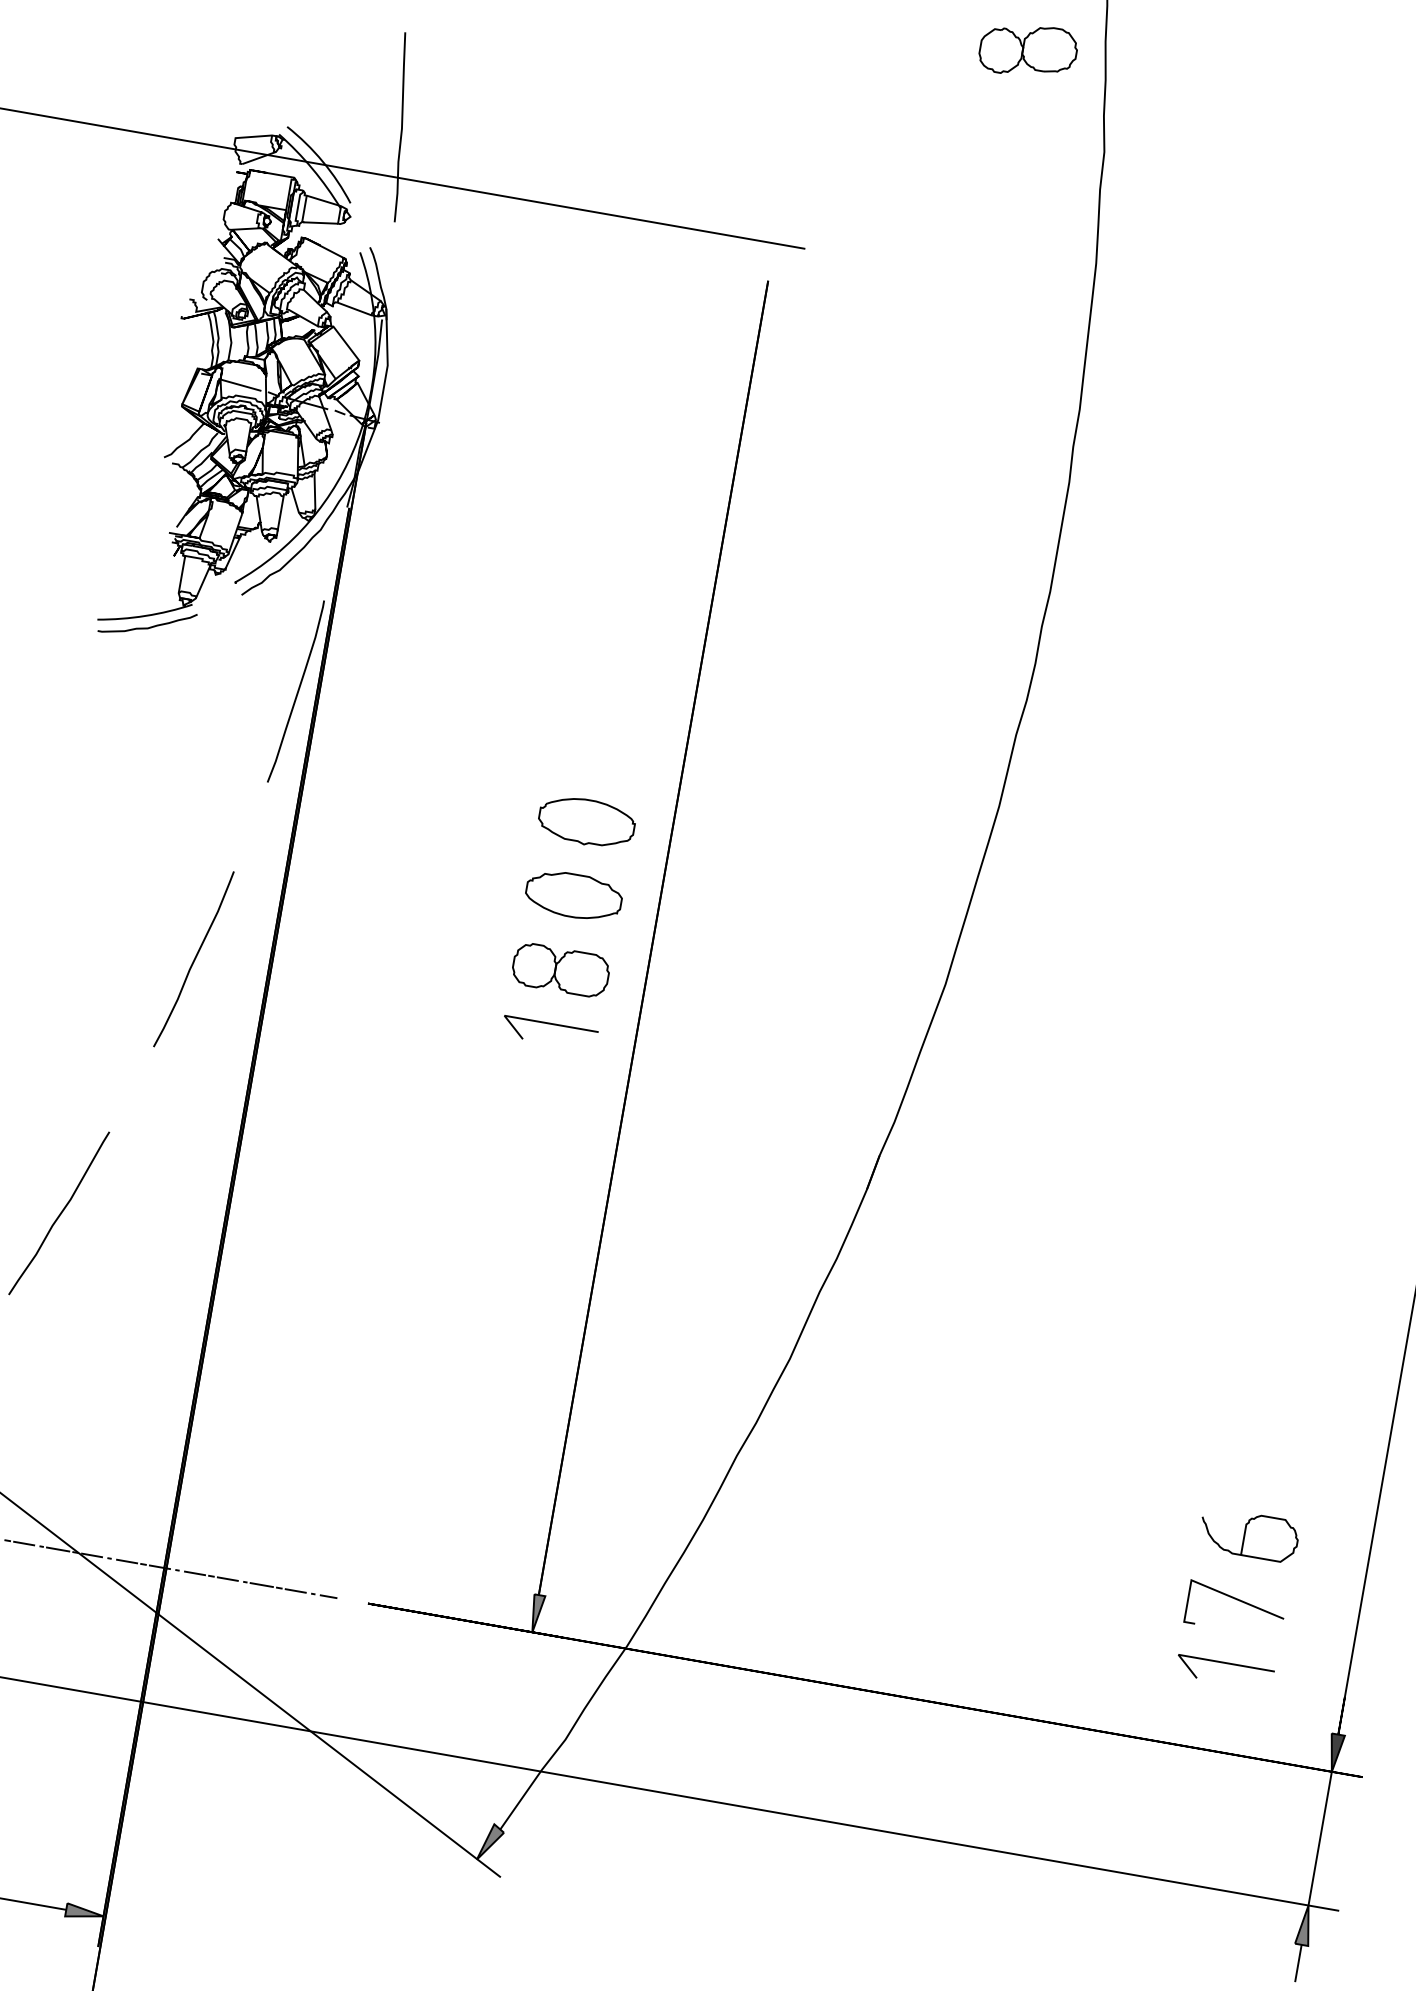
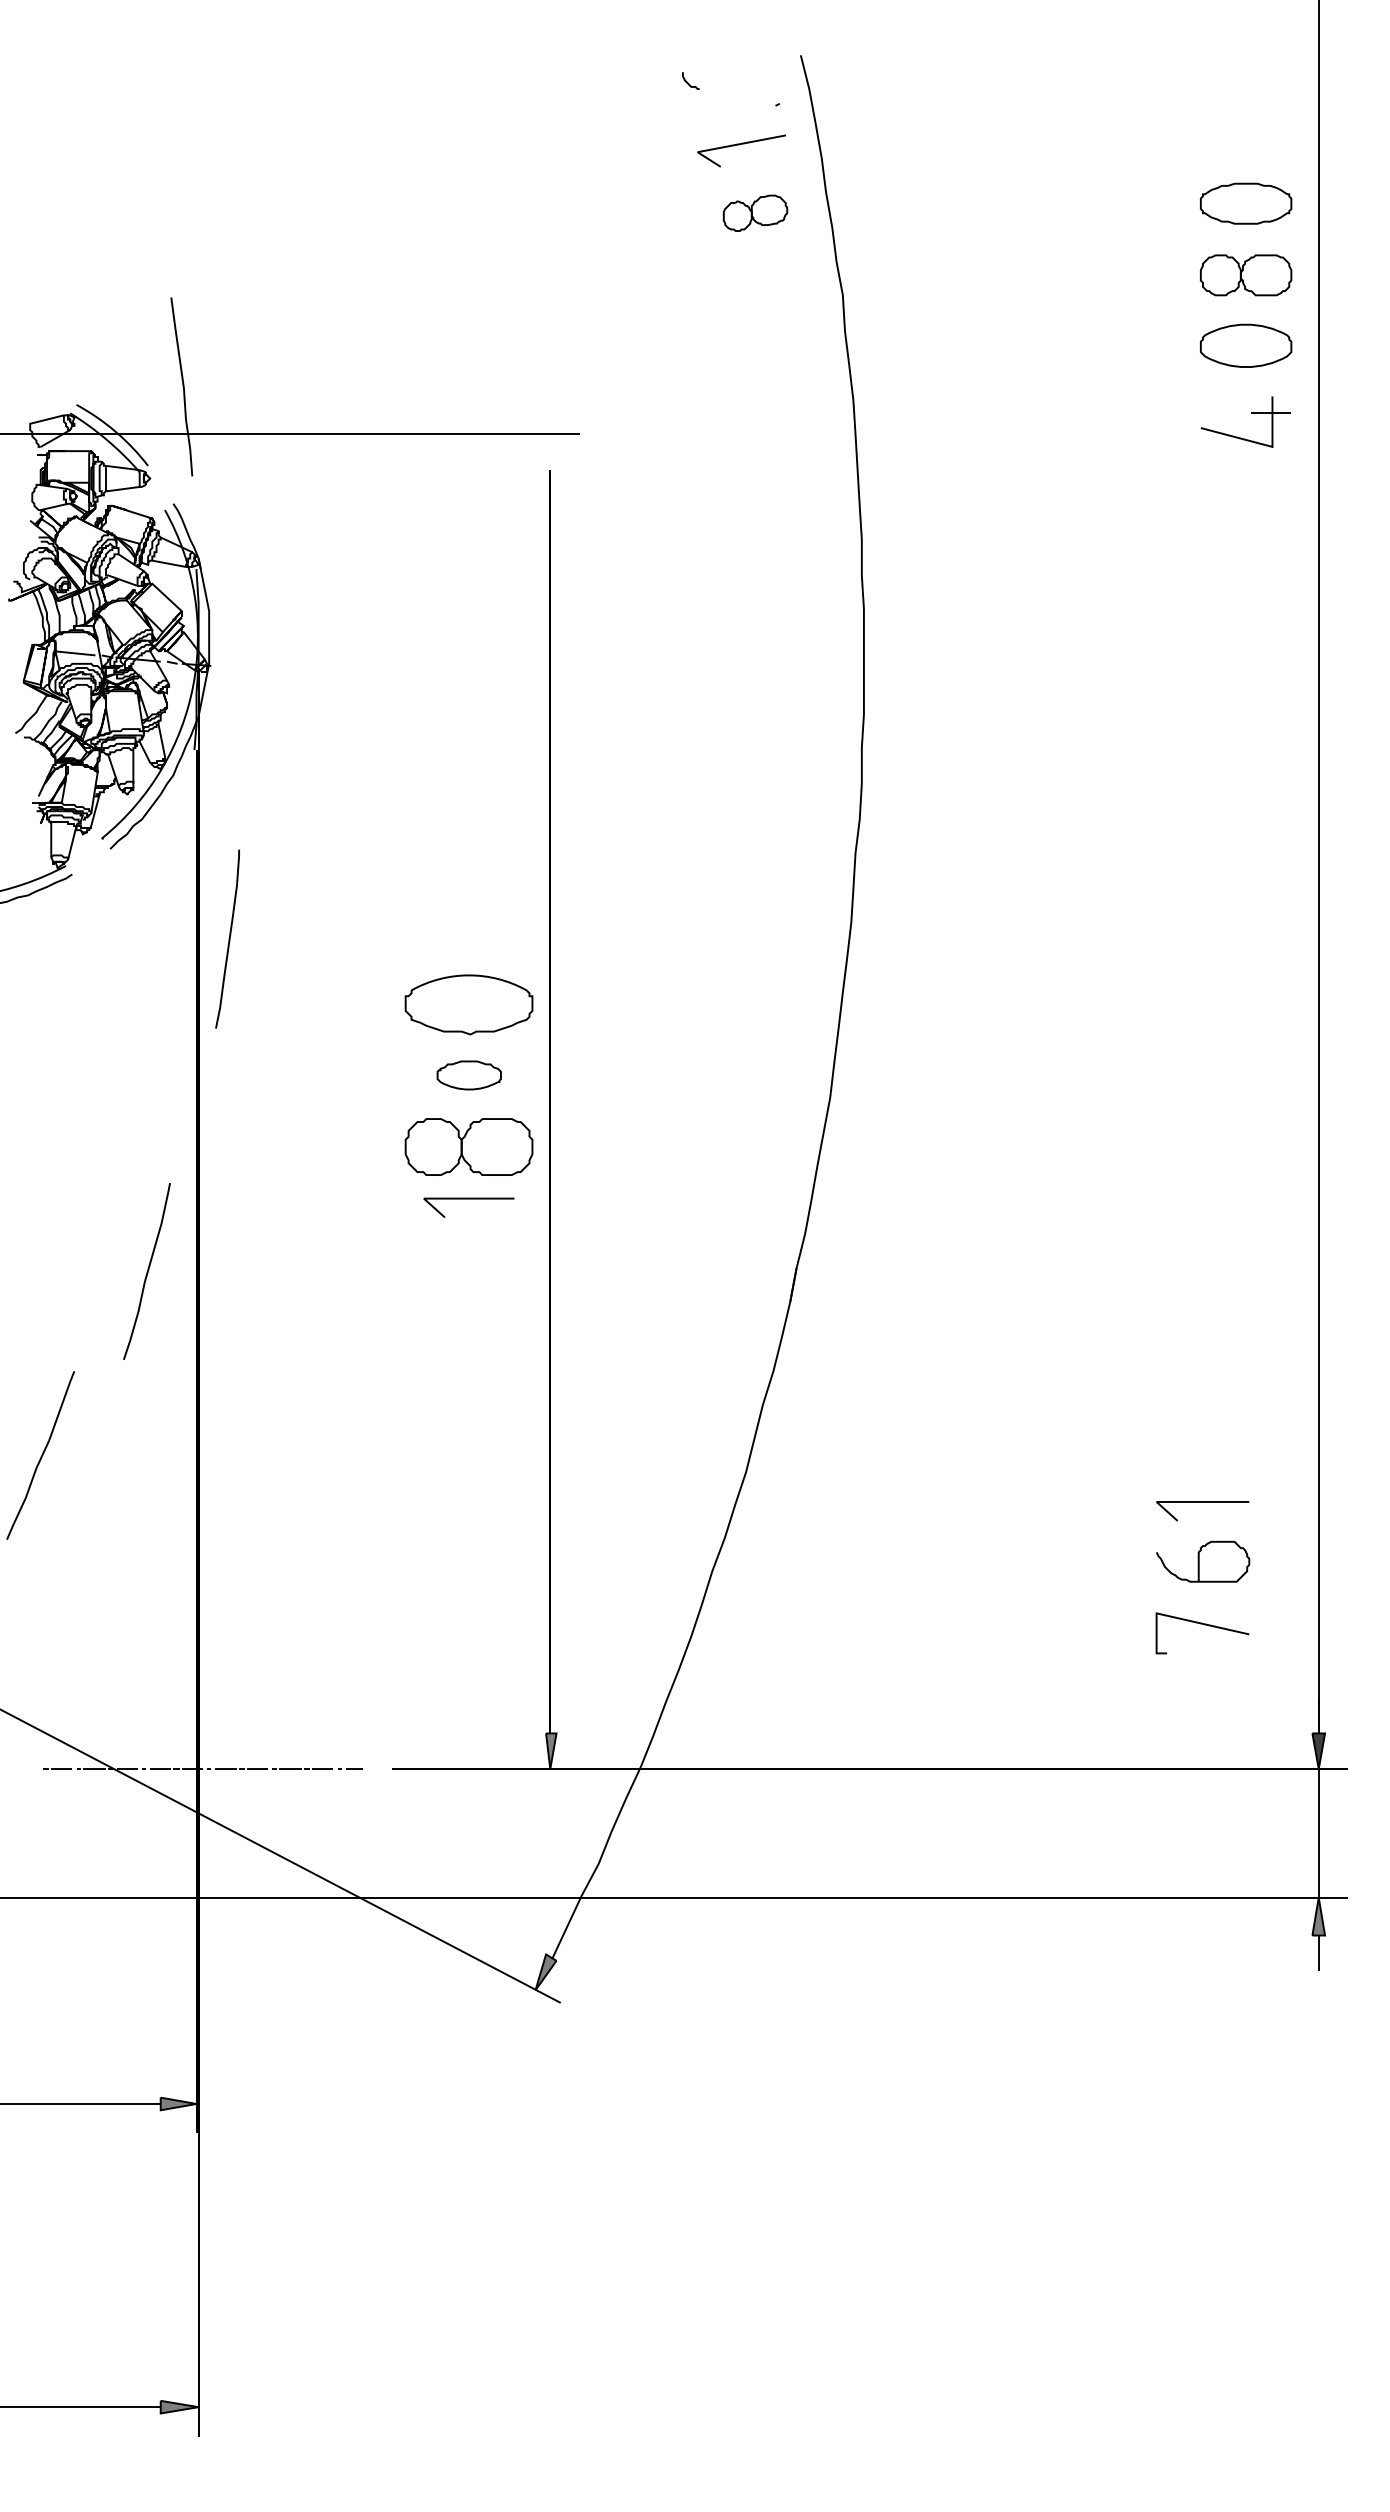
part: (1028, 51) -> (755, 213), size x0.7
curve: (297, 691) -> (228, 938), moved
part: (587, 822) -> (469, 1004), size x1.4
part: (574, 895) -> (469, 1075), size x0.7
curve: (193, 959) -> (146, 1271), moved
part: (561, 969) -> (469, 1146), size x1.4
line: (1226, 1663) -> (1202, 1502), moved

